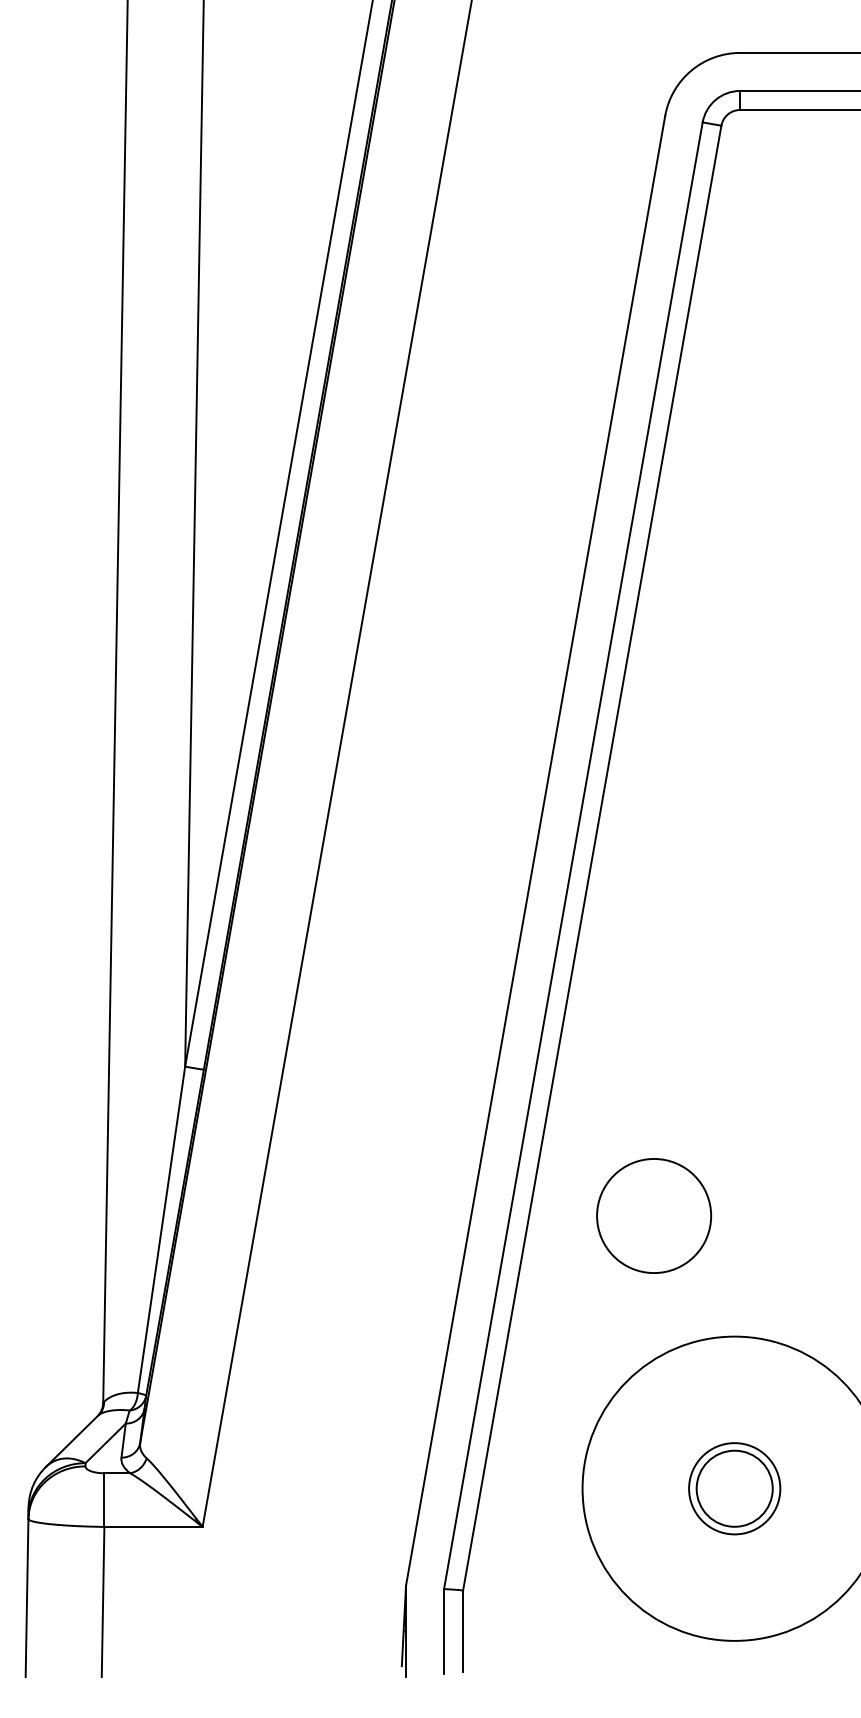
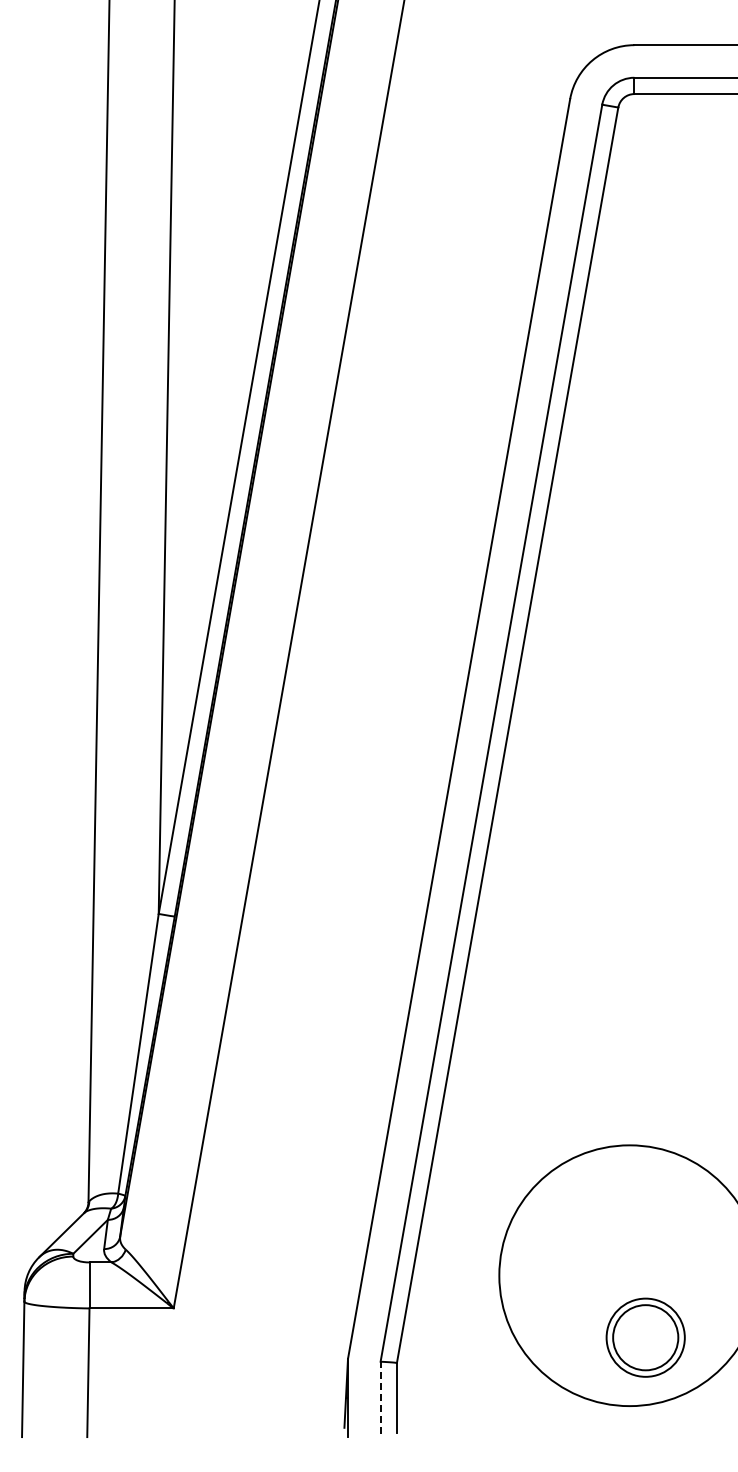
circle: (653, 1215) -> (560, 1041), removed
part: (734, 1488) -> (645, 1337), moved
line: (443, 1630) -> (380, 1397), solid -> dashed

